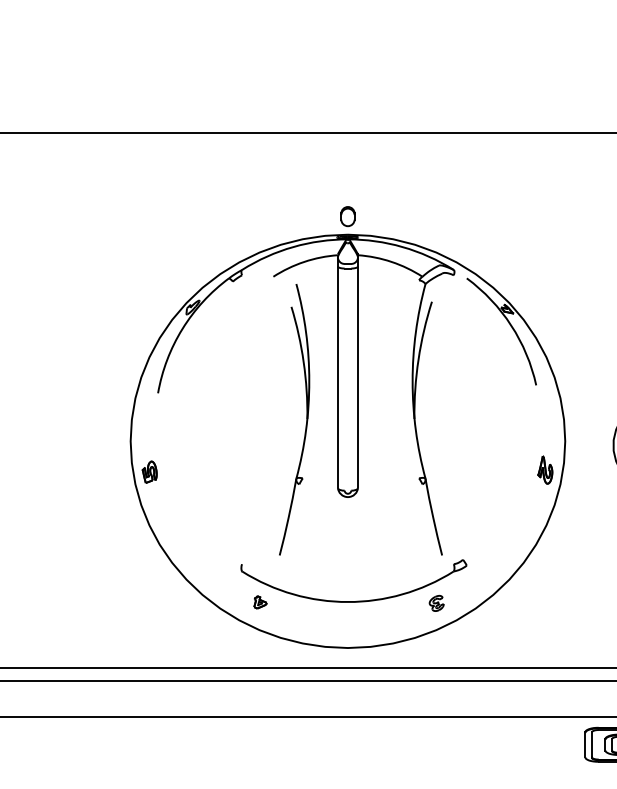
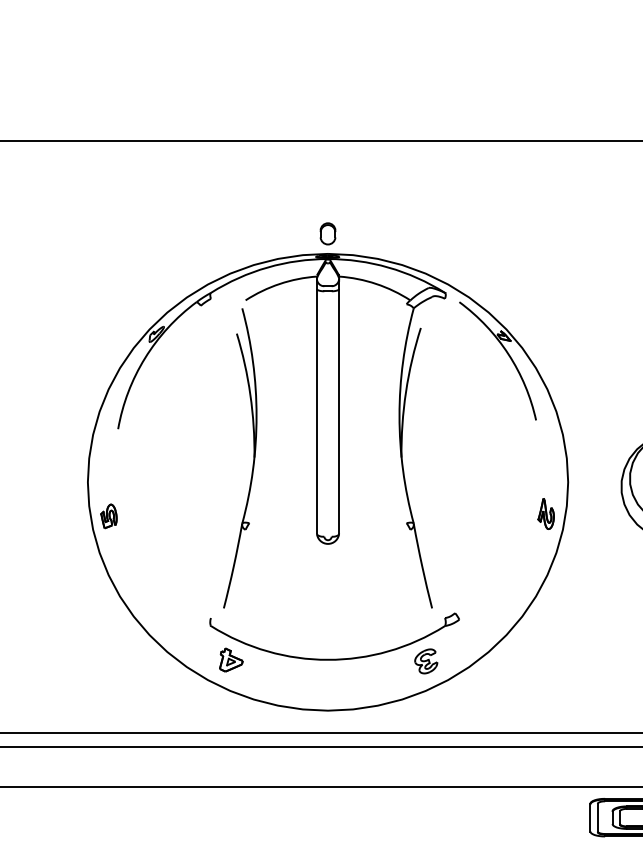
part: (306, 419) -> (253, 458), moved
part: (260, 602) -> (231, 660), size x1.67
part: (436, 603) -> (425, 661), size x1.43

